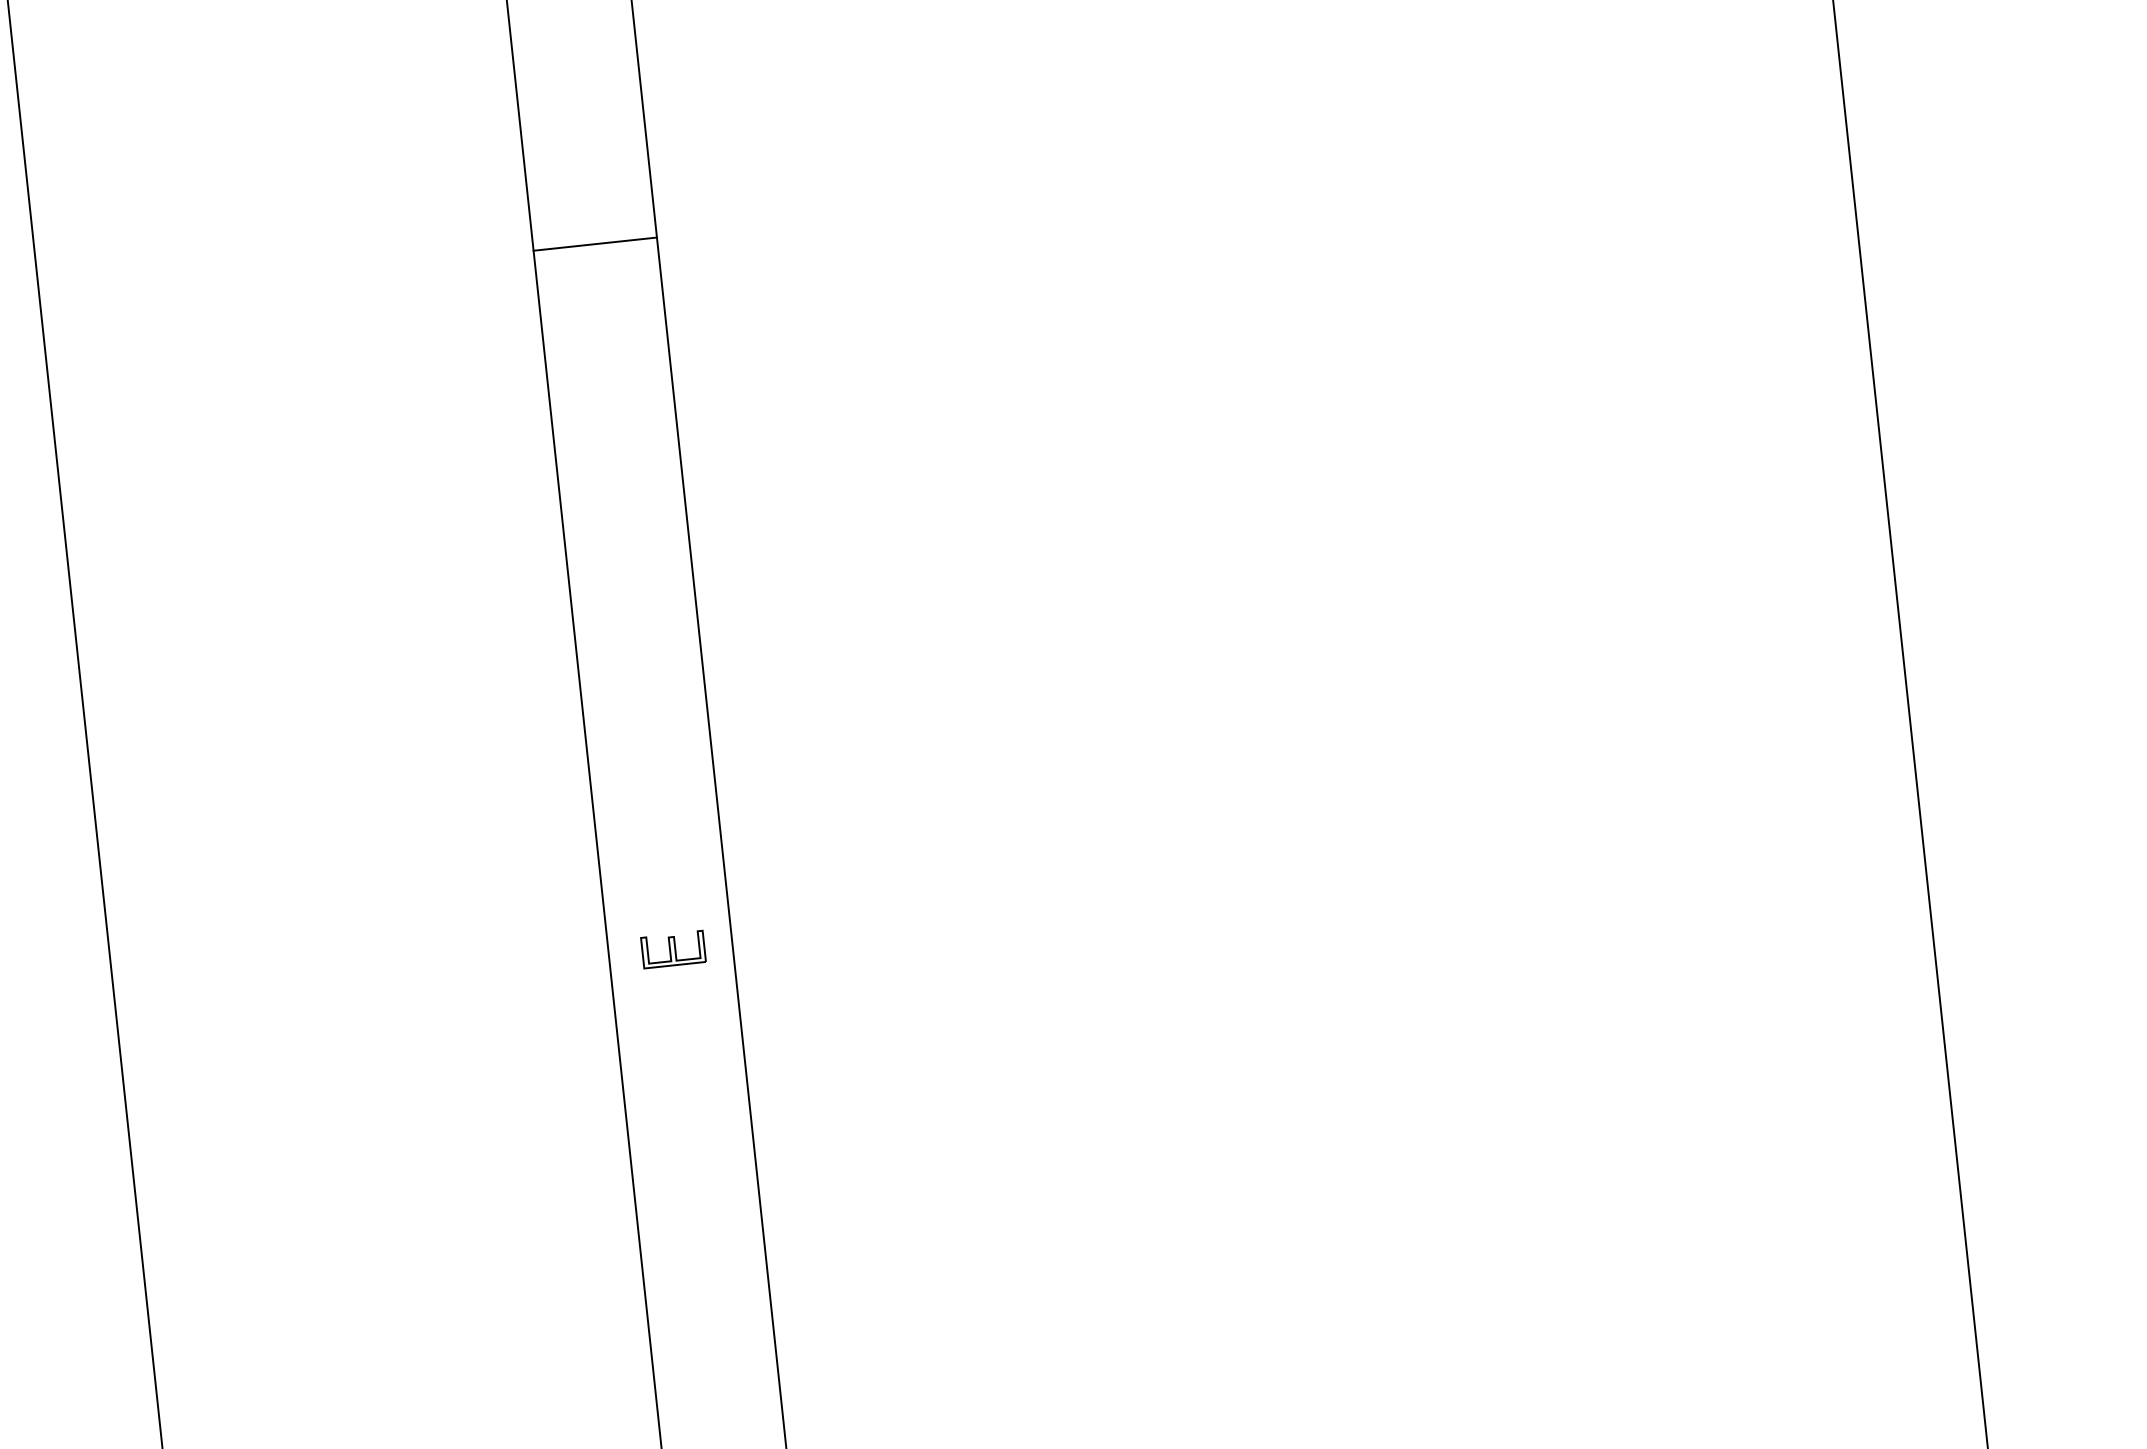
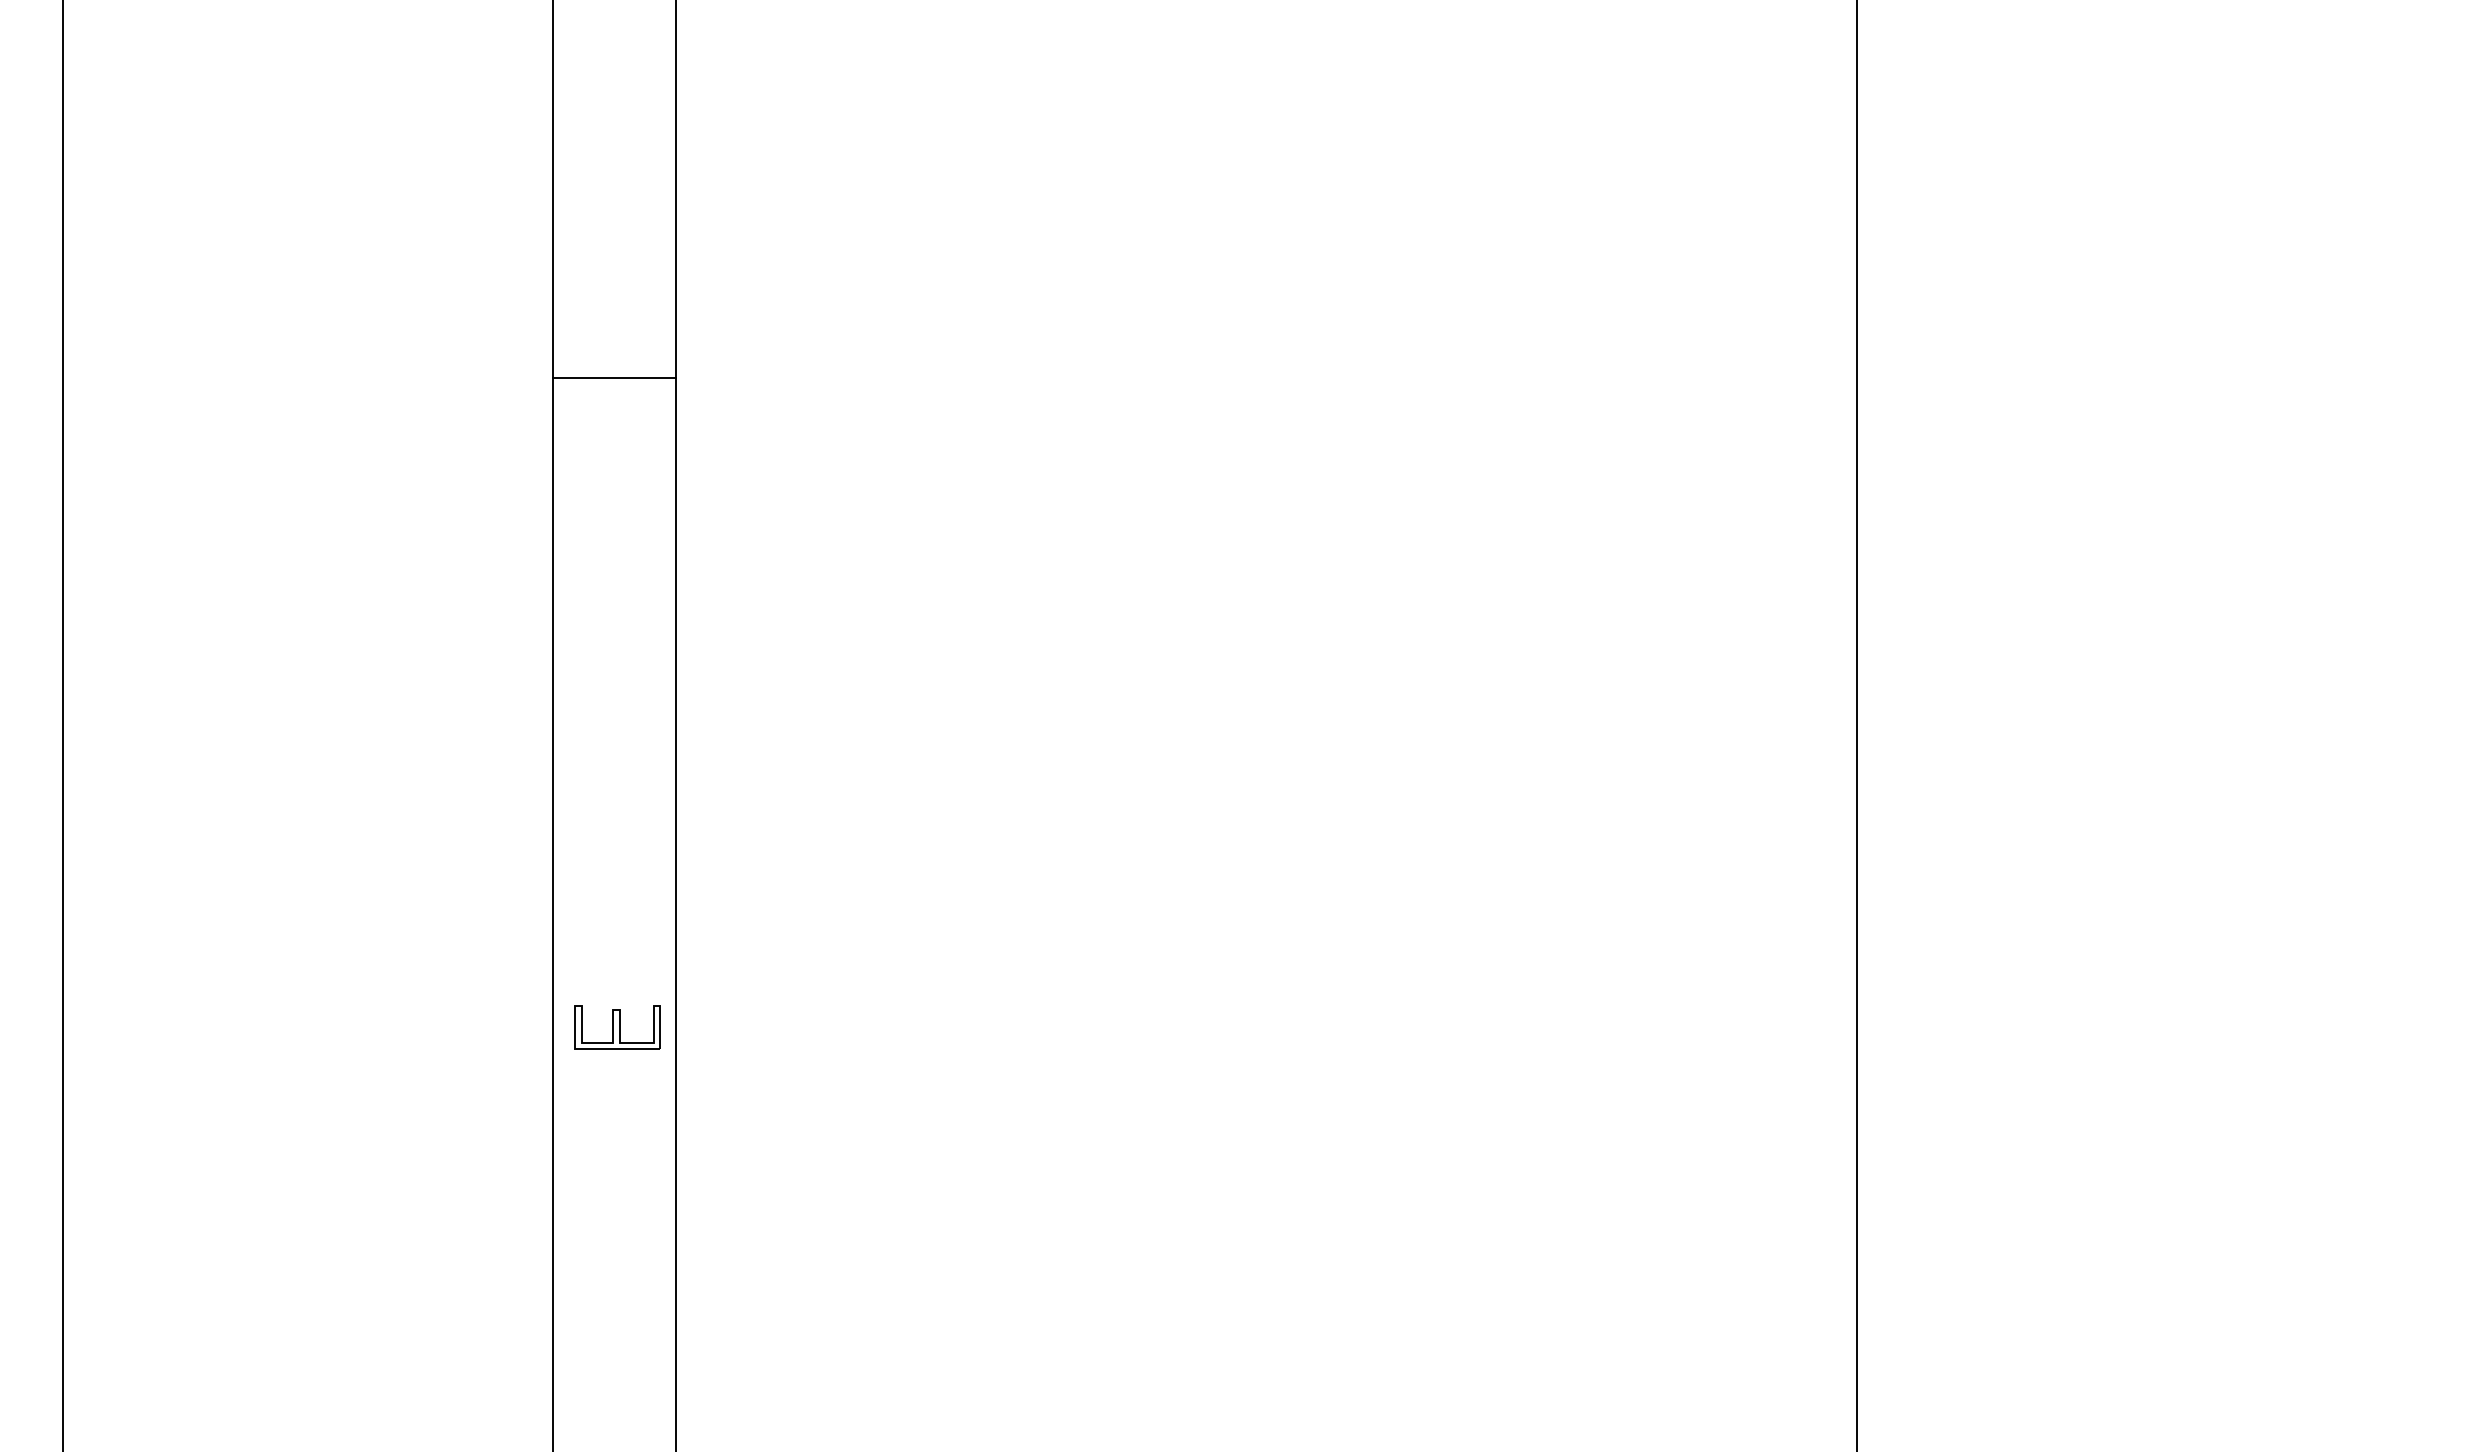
line: (594, 243) -> (614, 377), moved
part: (673, 949) -> (617, 1027), size x1.4

